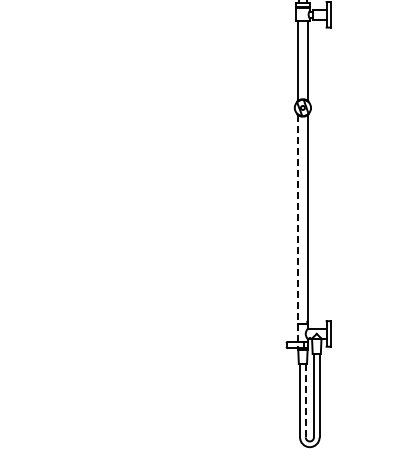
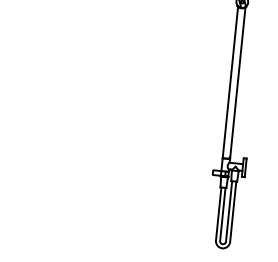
line: (297, 231) -> (229, 91), dashed -> solid
line: (305, 400) -> (222, 214), dashed -> solid

